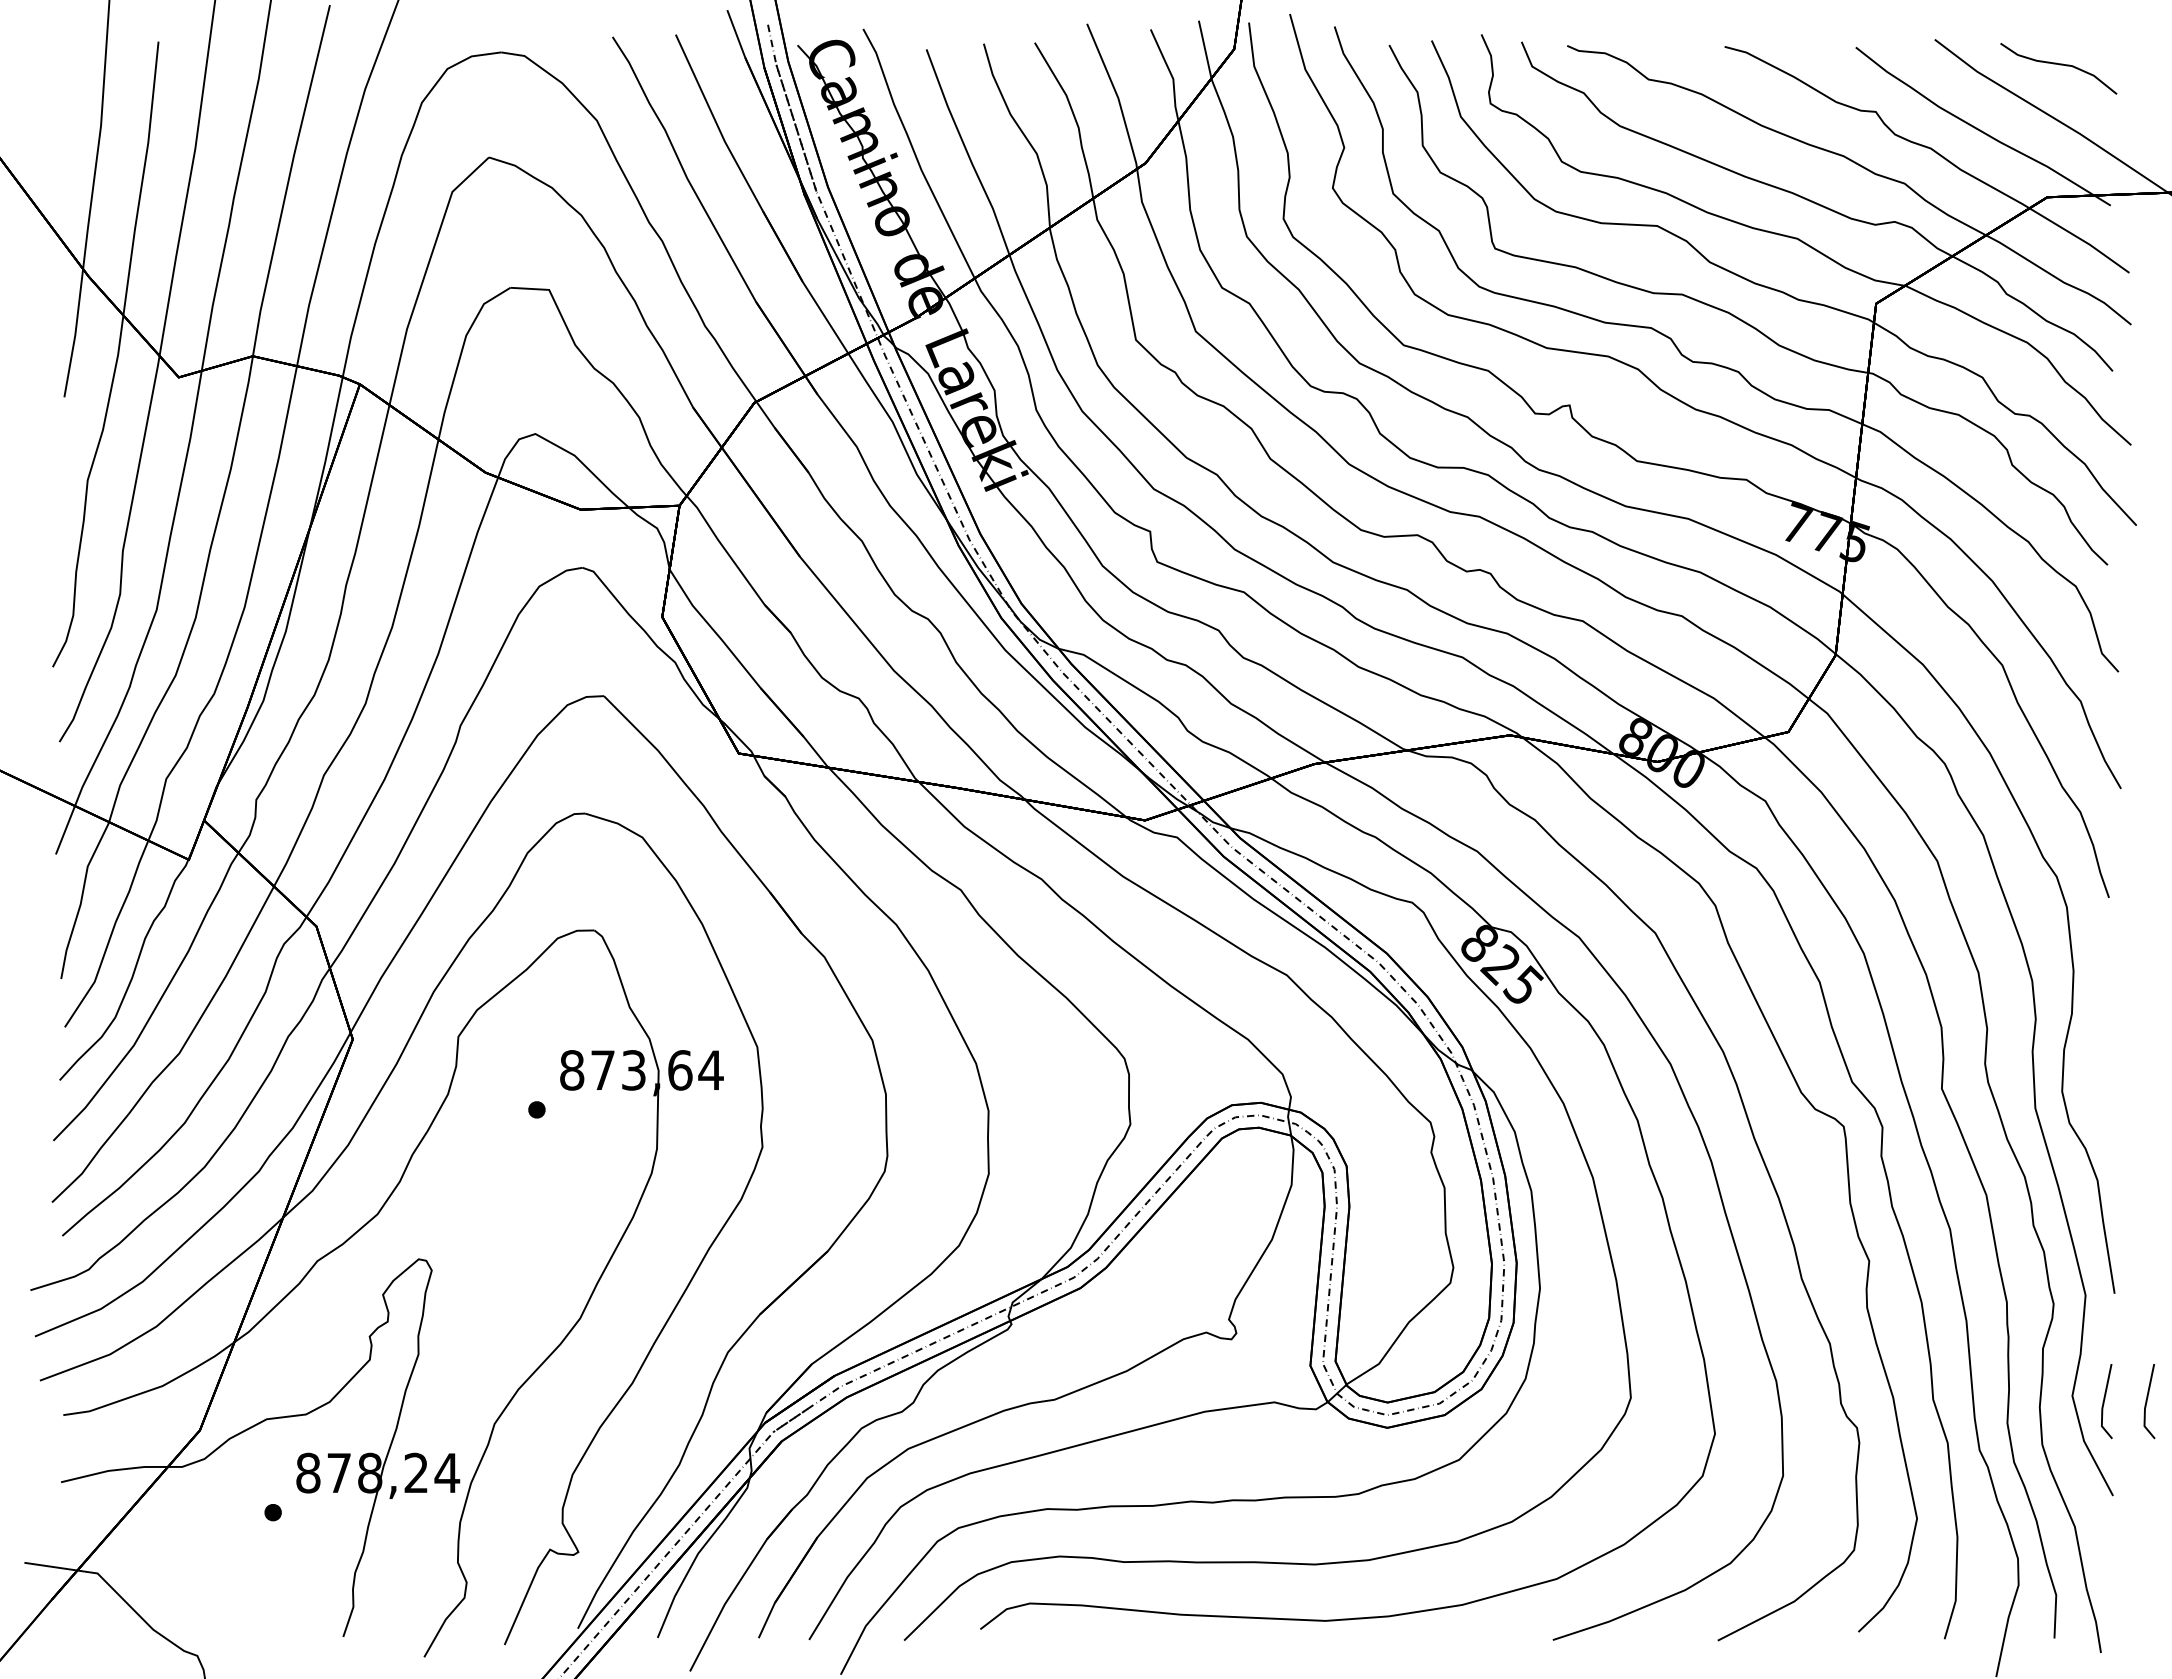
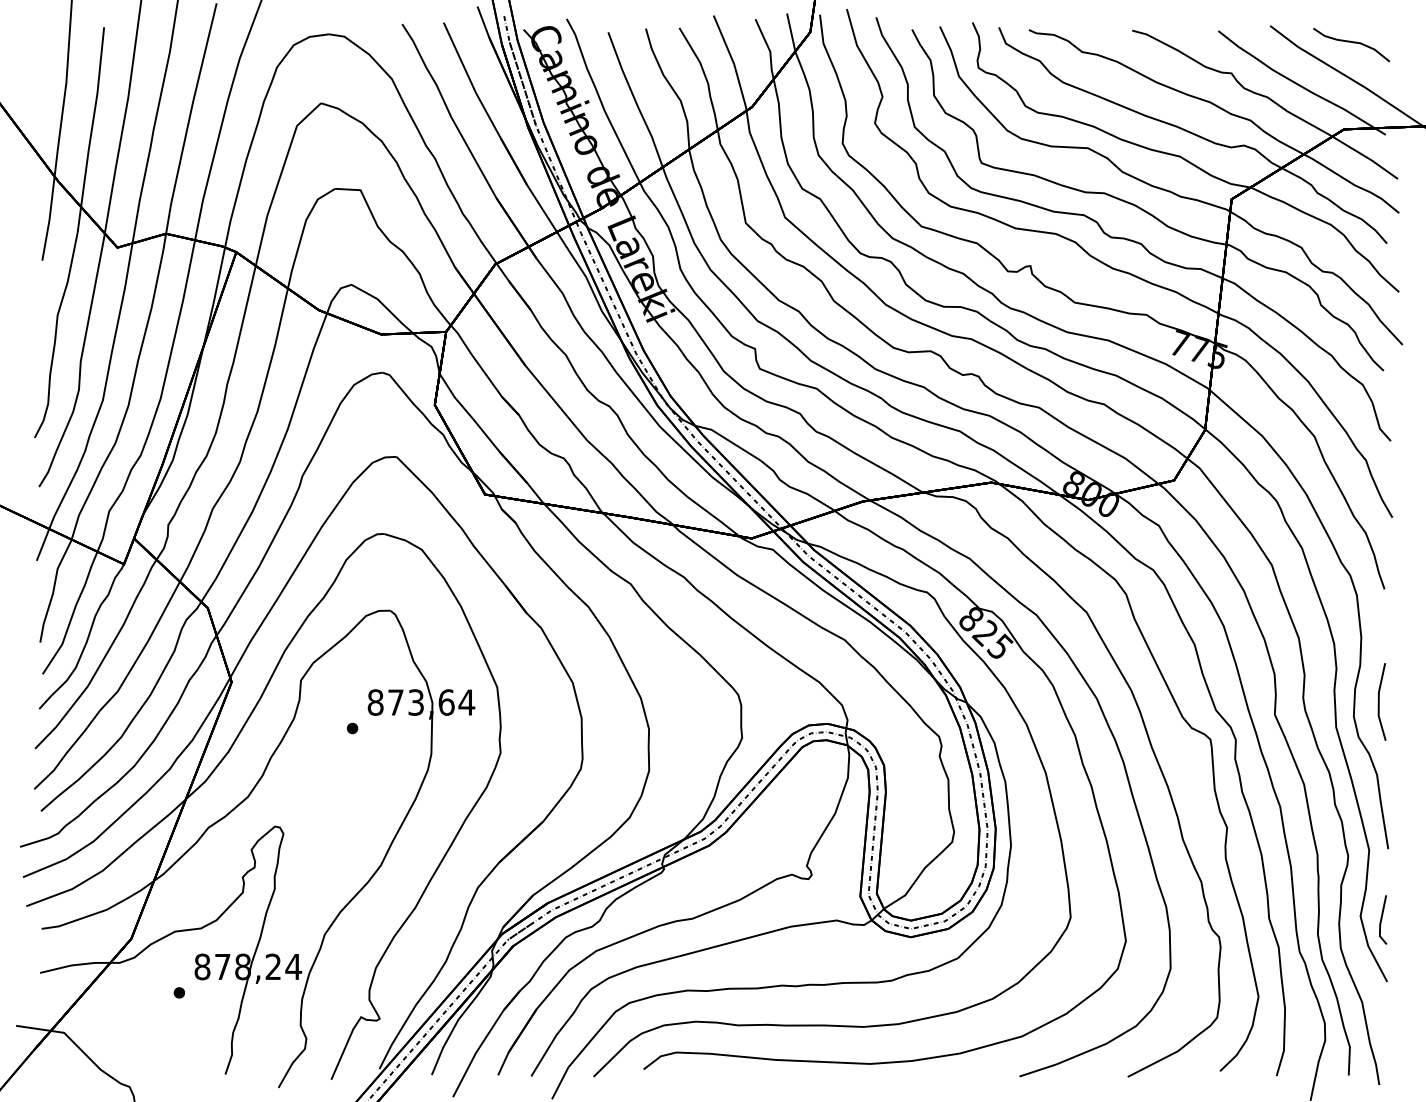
line: (2101, 1068) -> (1379, 701), added
line: (2148, 1400) -> (1410, 919), removed

